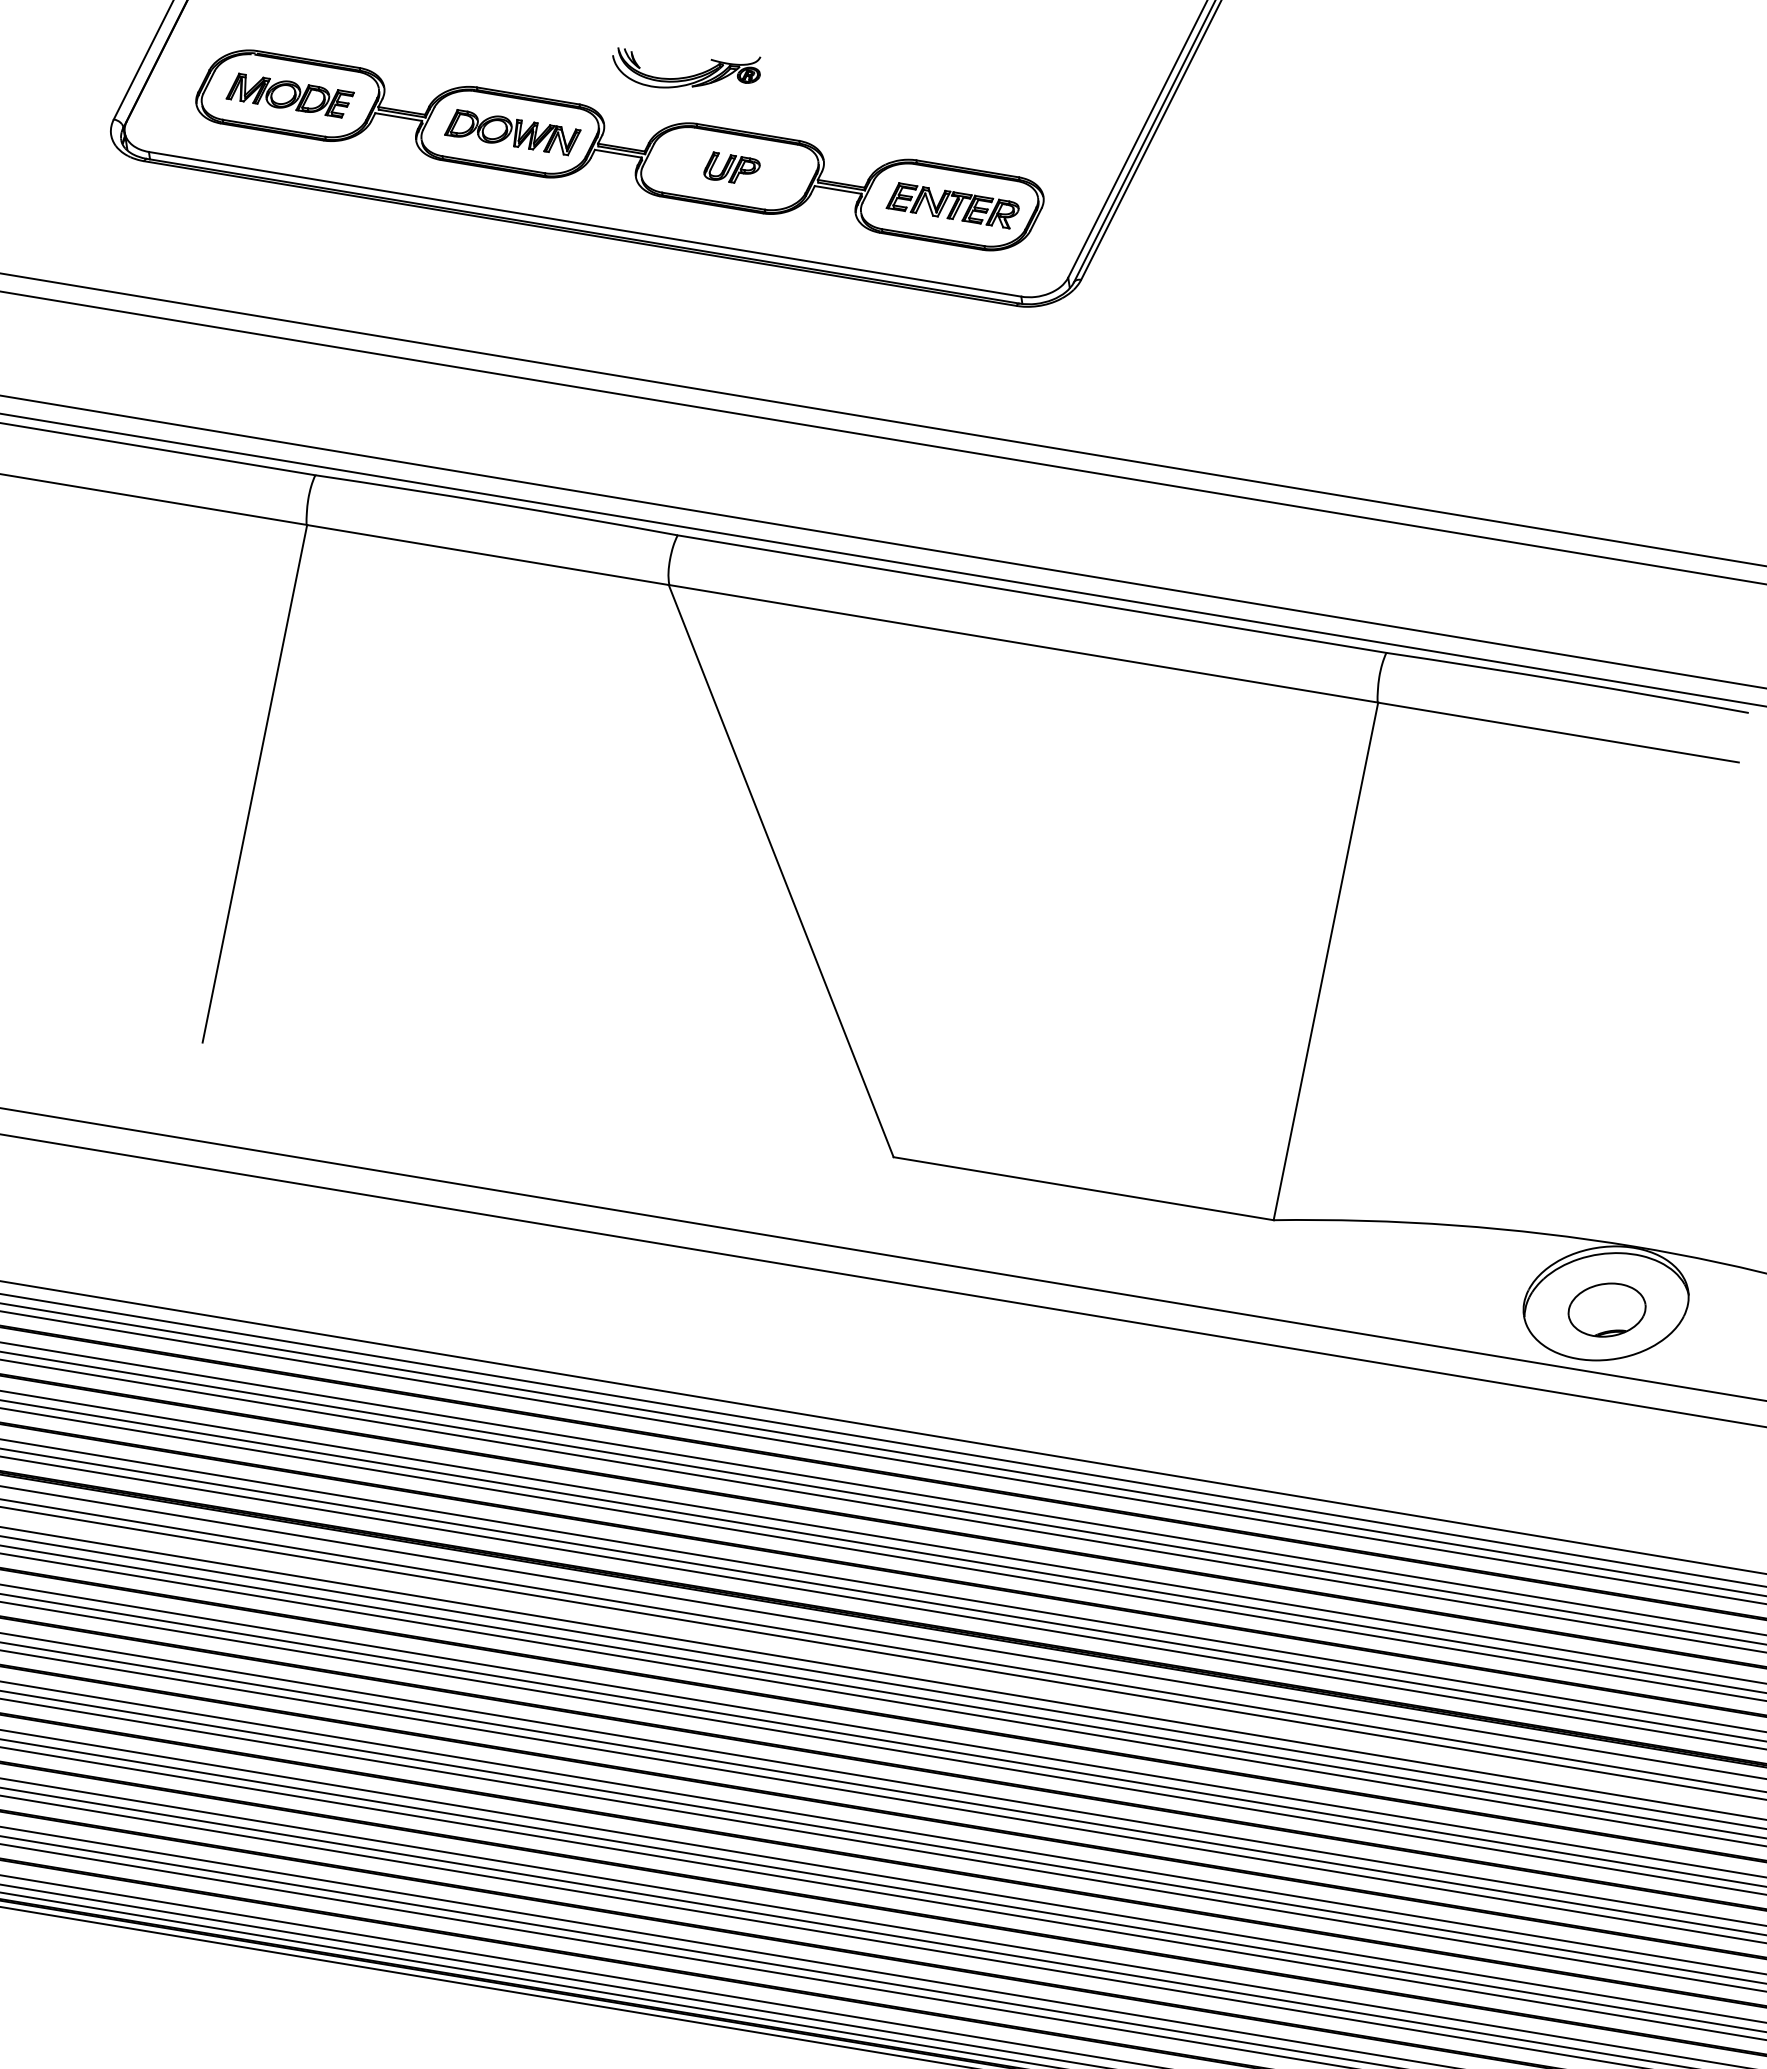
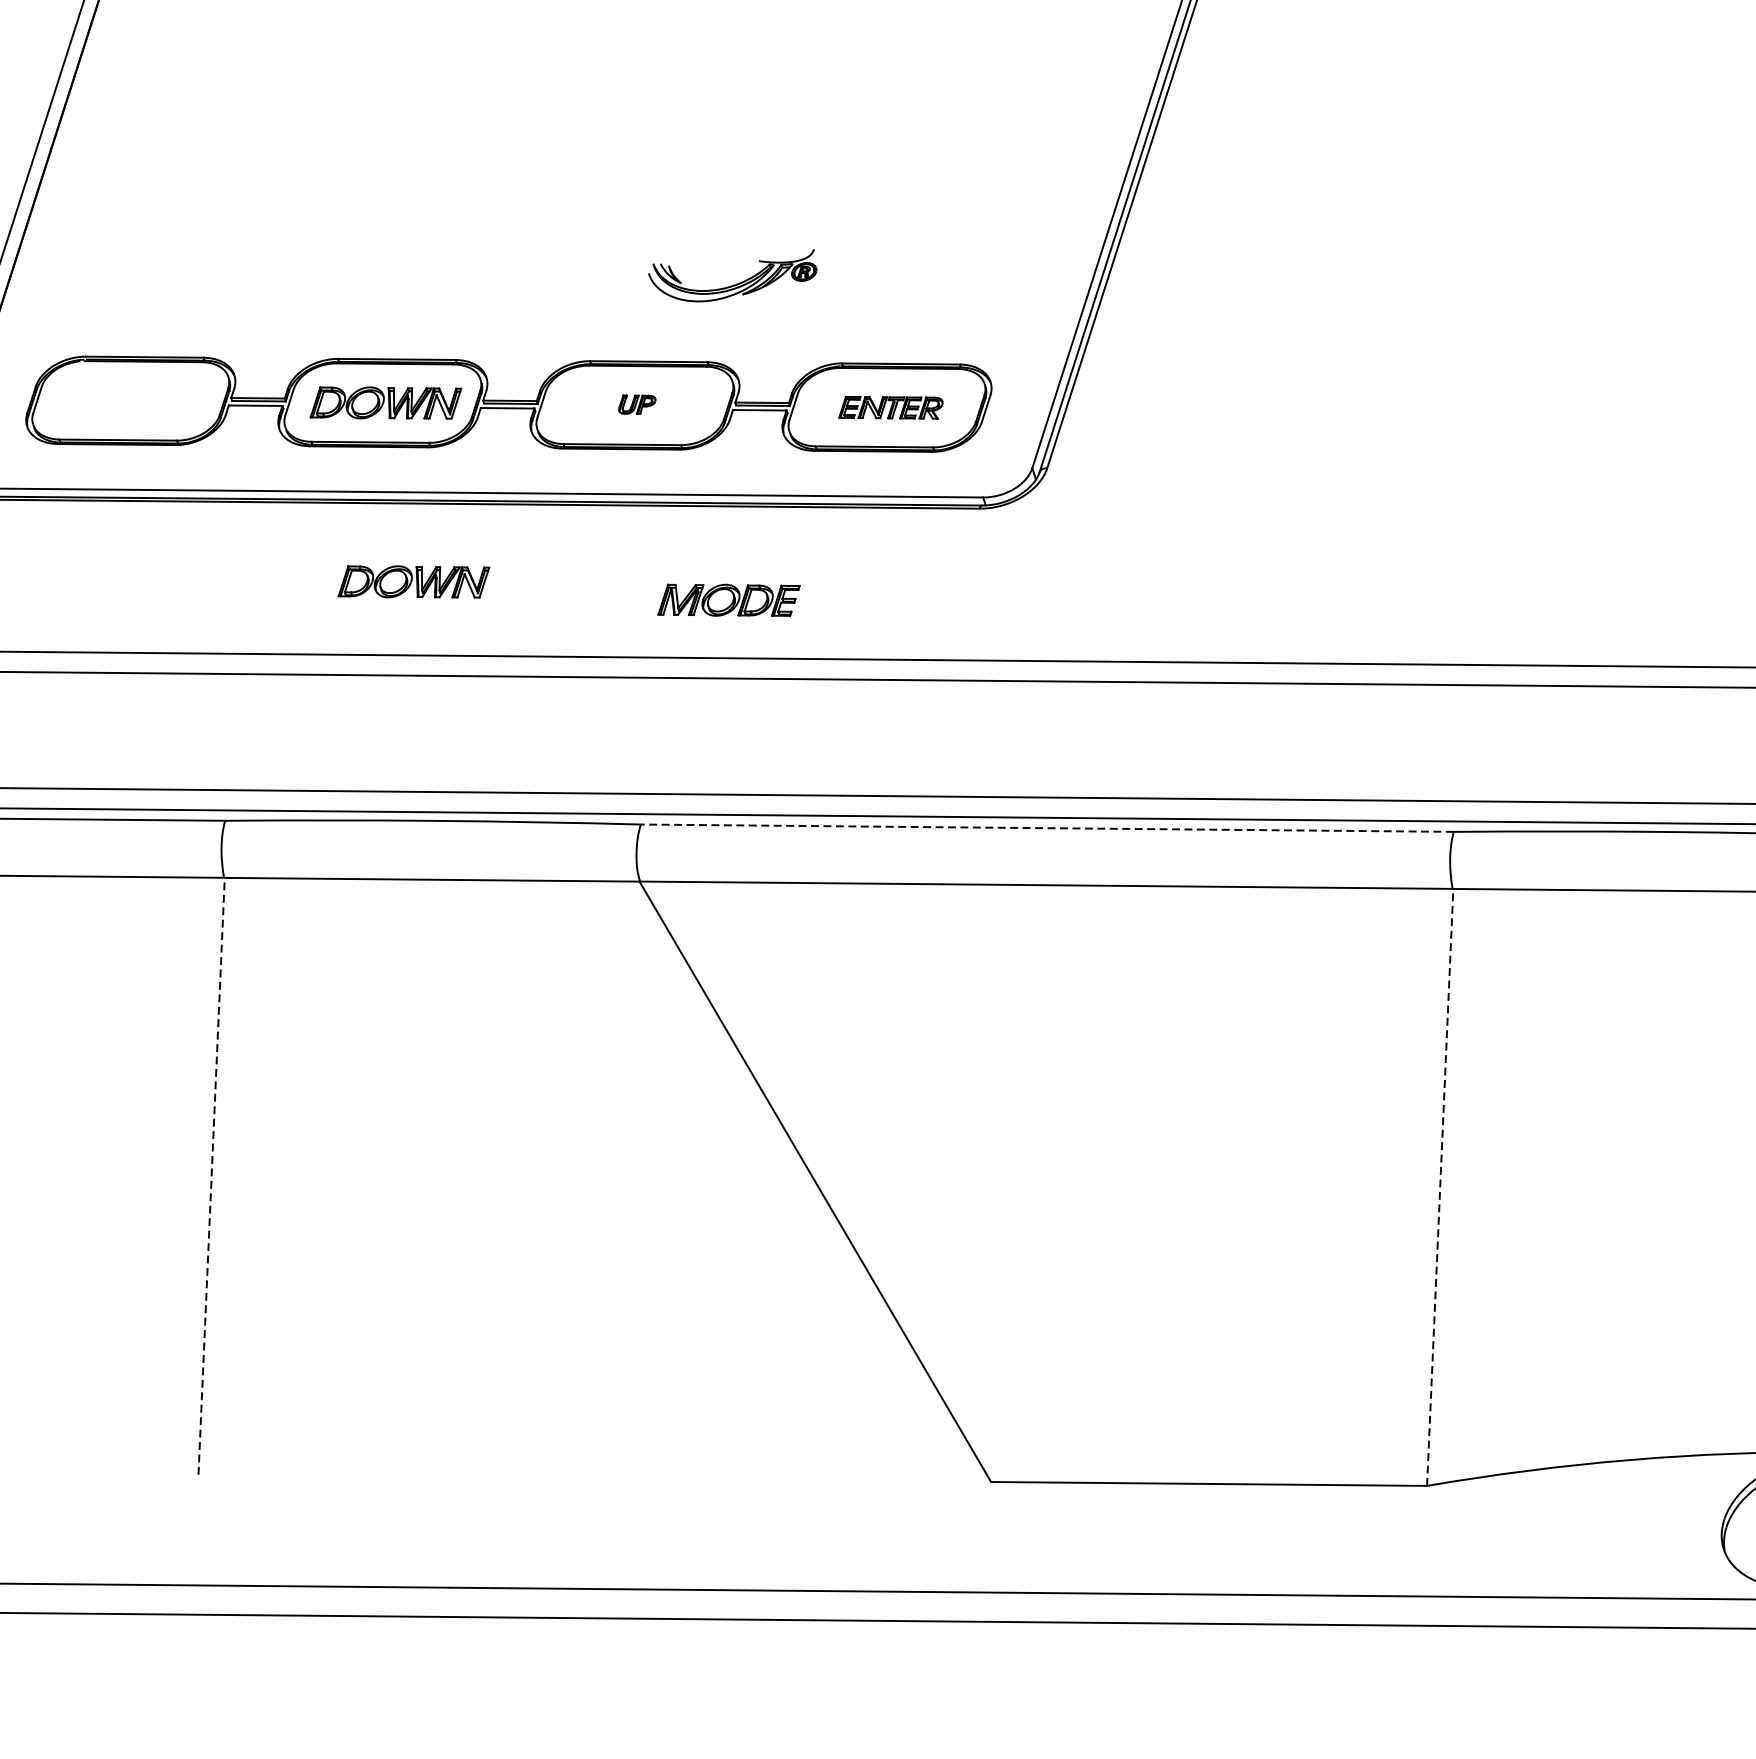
part: (690, 75) -> (738, 282), moved
part: (289, 95) -> (728, 600), moved
part: (731, 167) -> (636, 403), size x0.6
part: (952, 205) -> (890, 407), size x0.7
part: (512, 292) -> (413, 581), added
line: (1031, 594) -> (1046, 828), solid -> dashed
line: (255, 783) -> (212, 1175), solid -> dashed
line: (1326, 960) -> (1440, 1186), solid -> dashed

